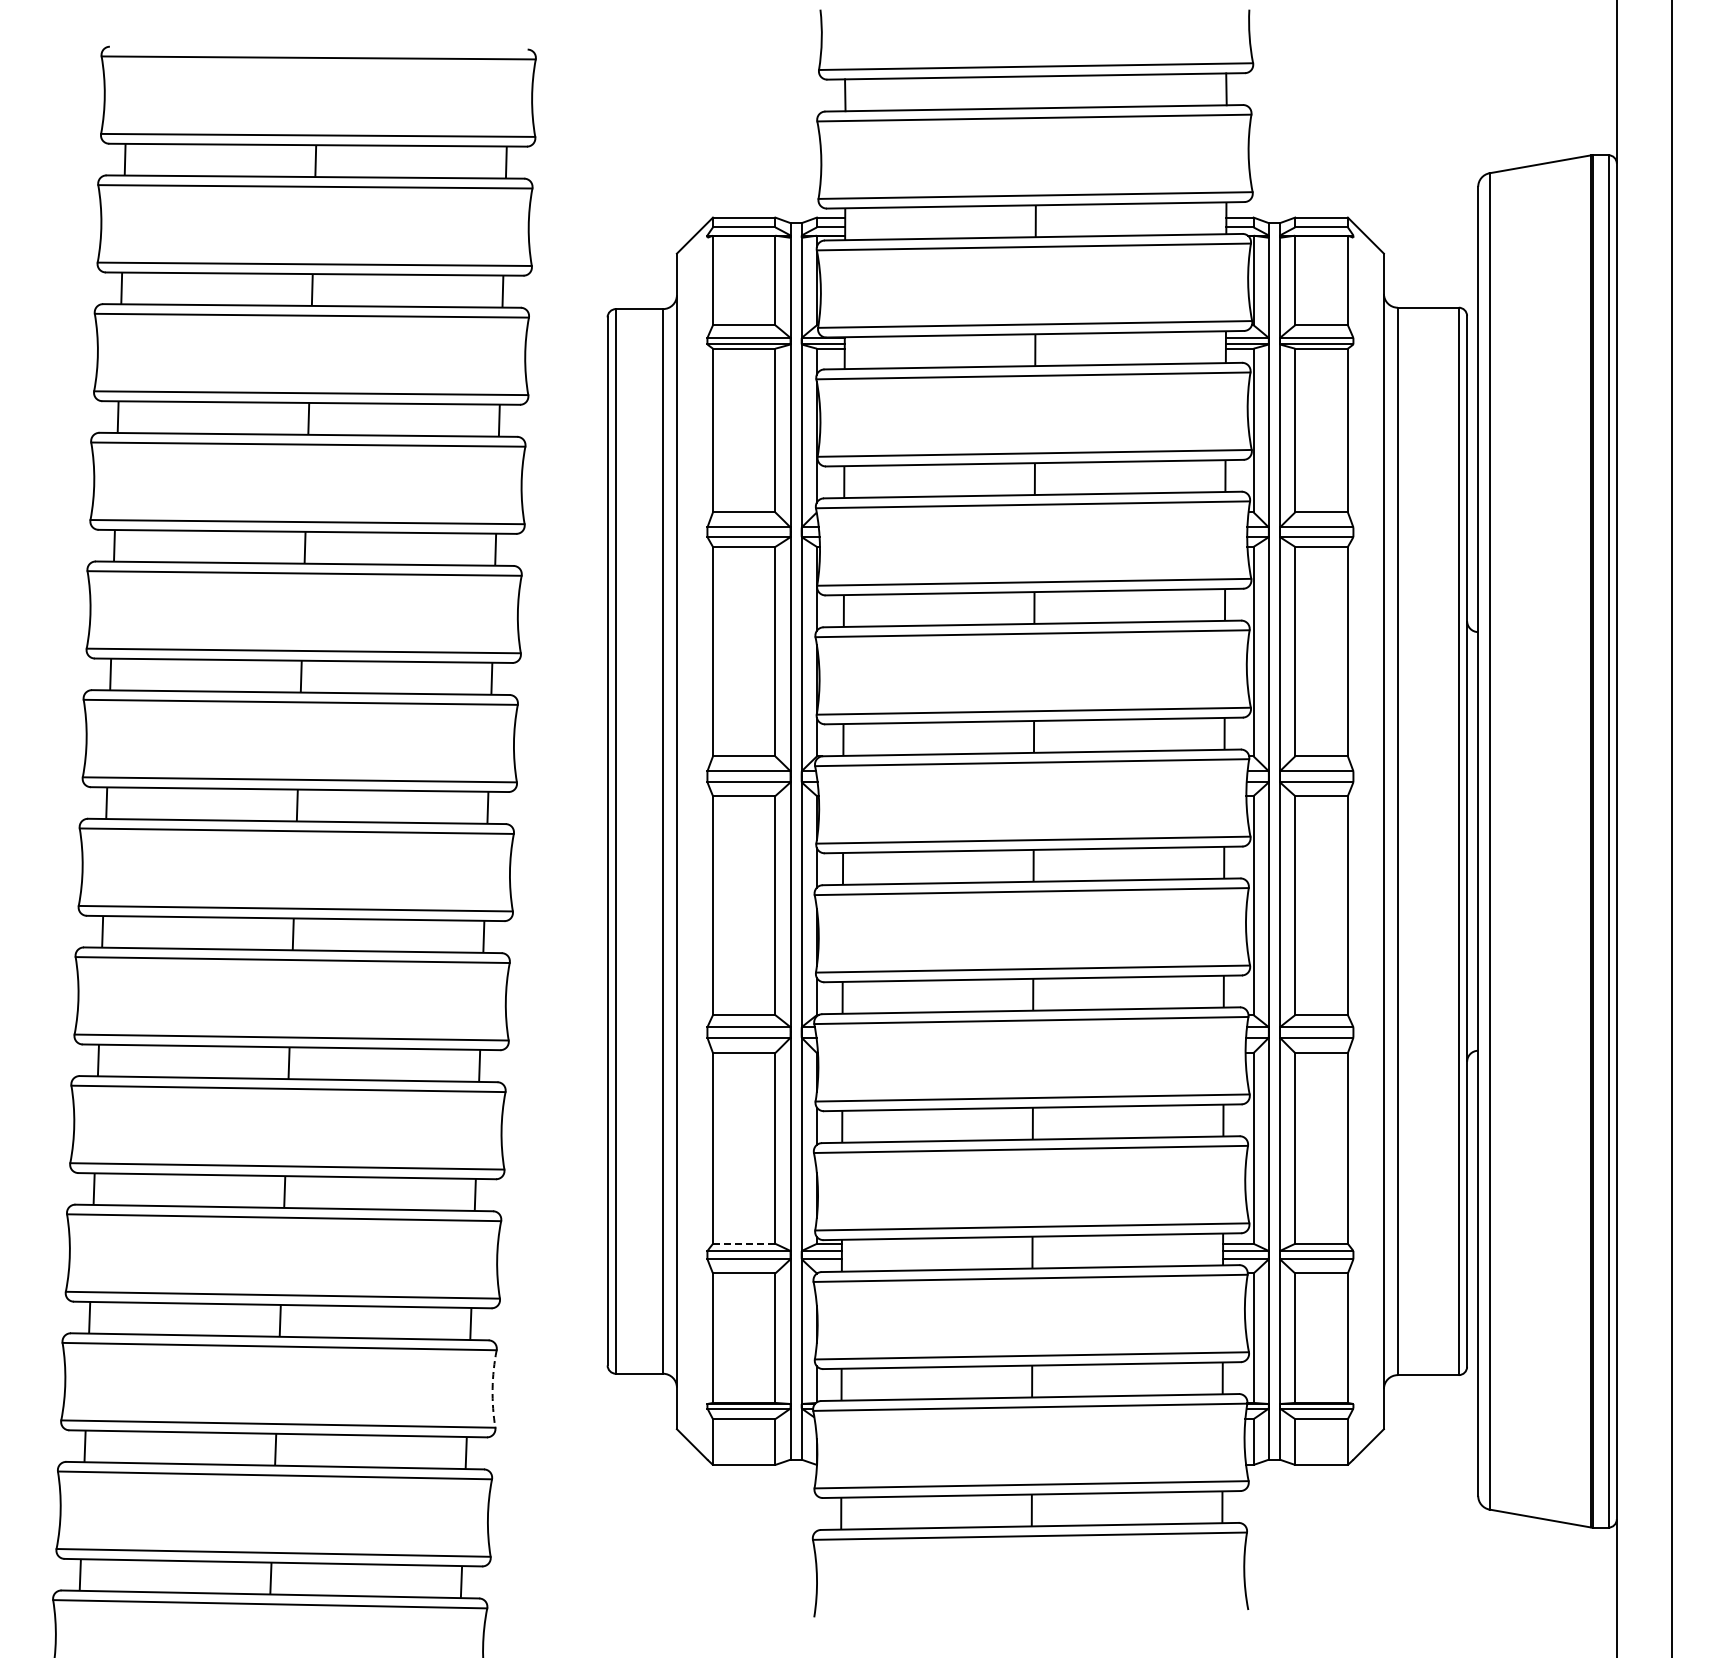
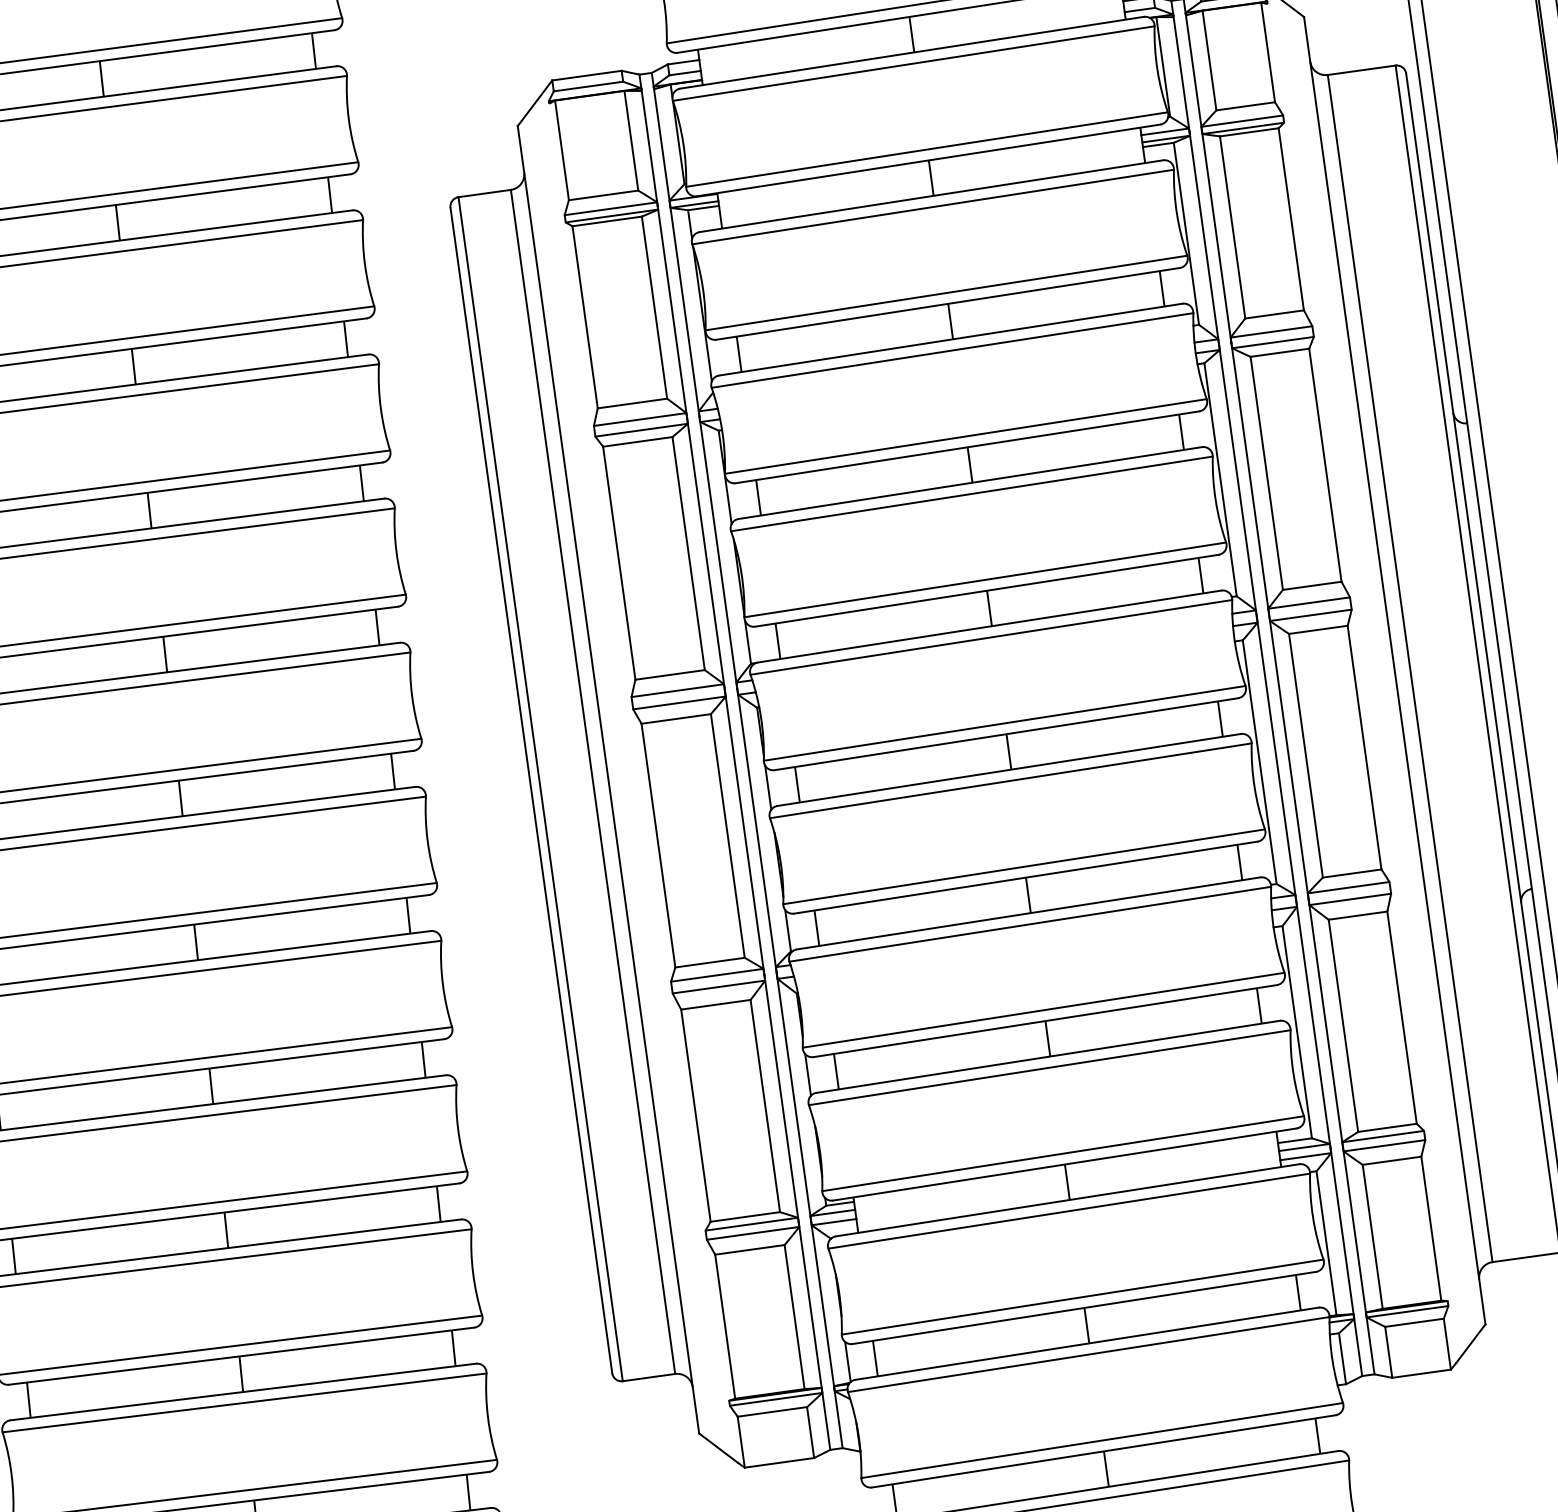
line: (744, 1243) -> (745, 1216), dashed -> solid
arc: (492, 1388) -> (487, 1416), dashed -> solid

